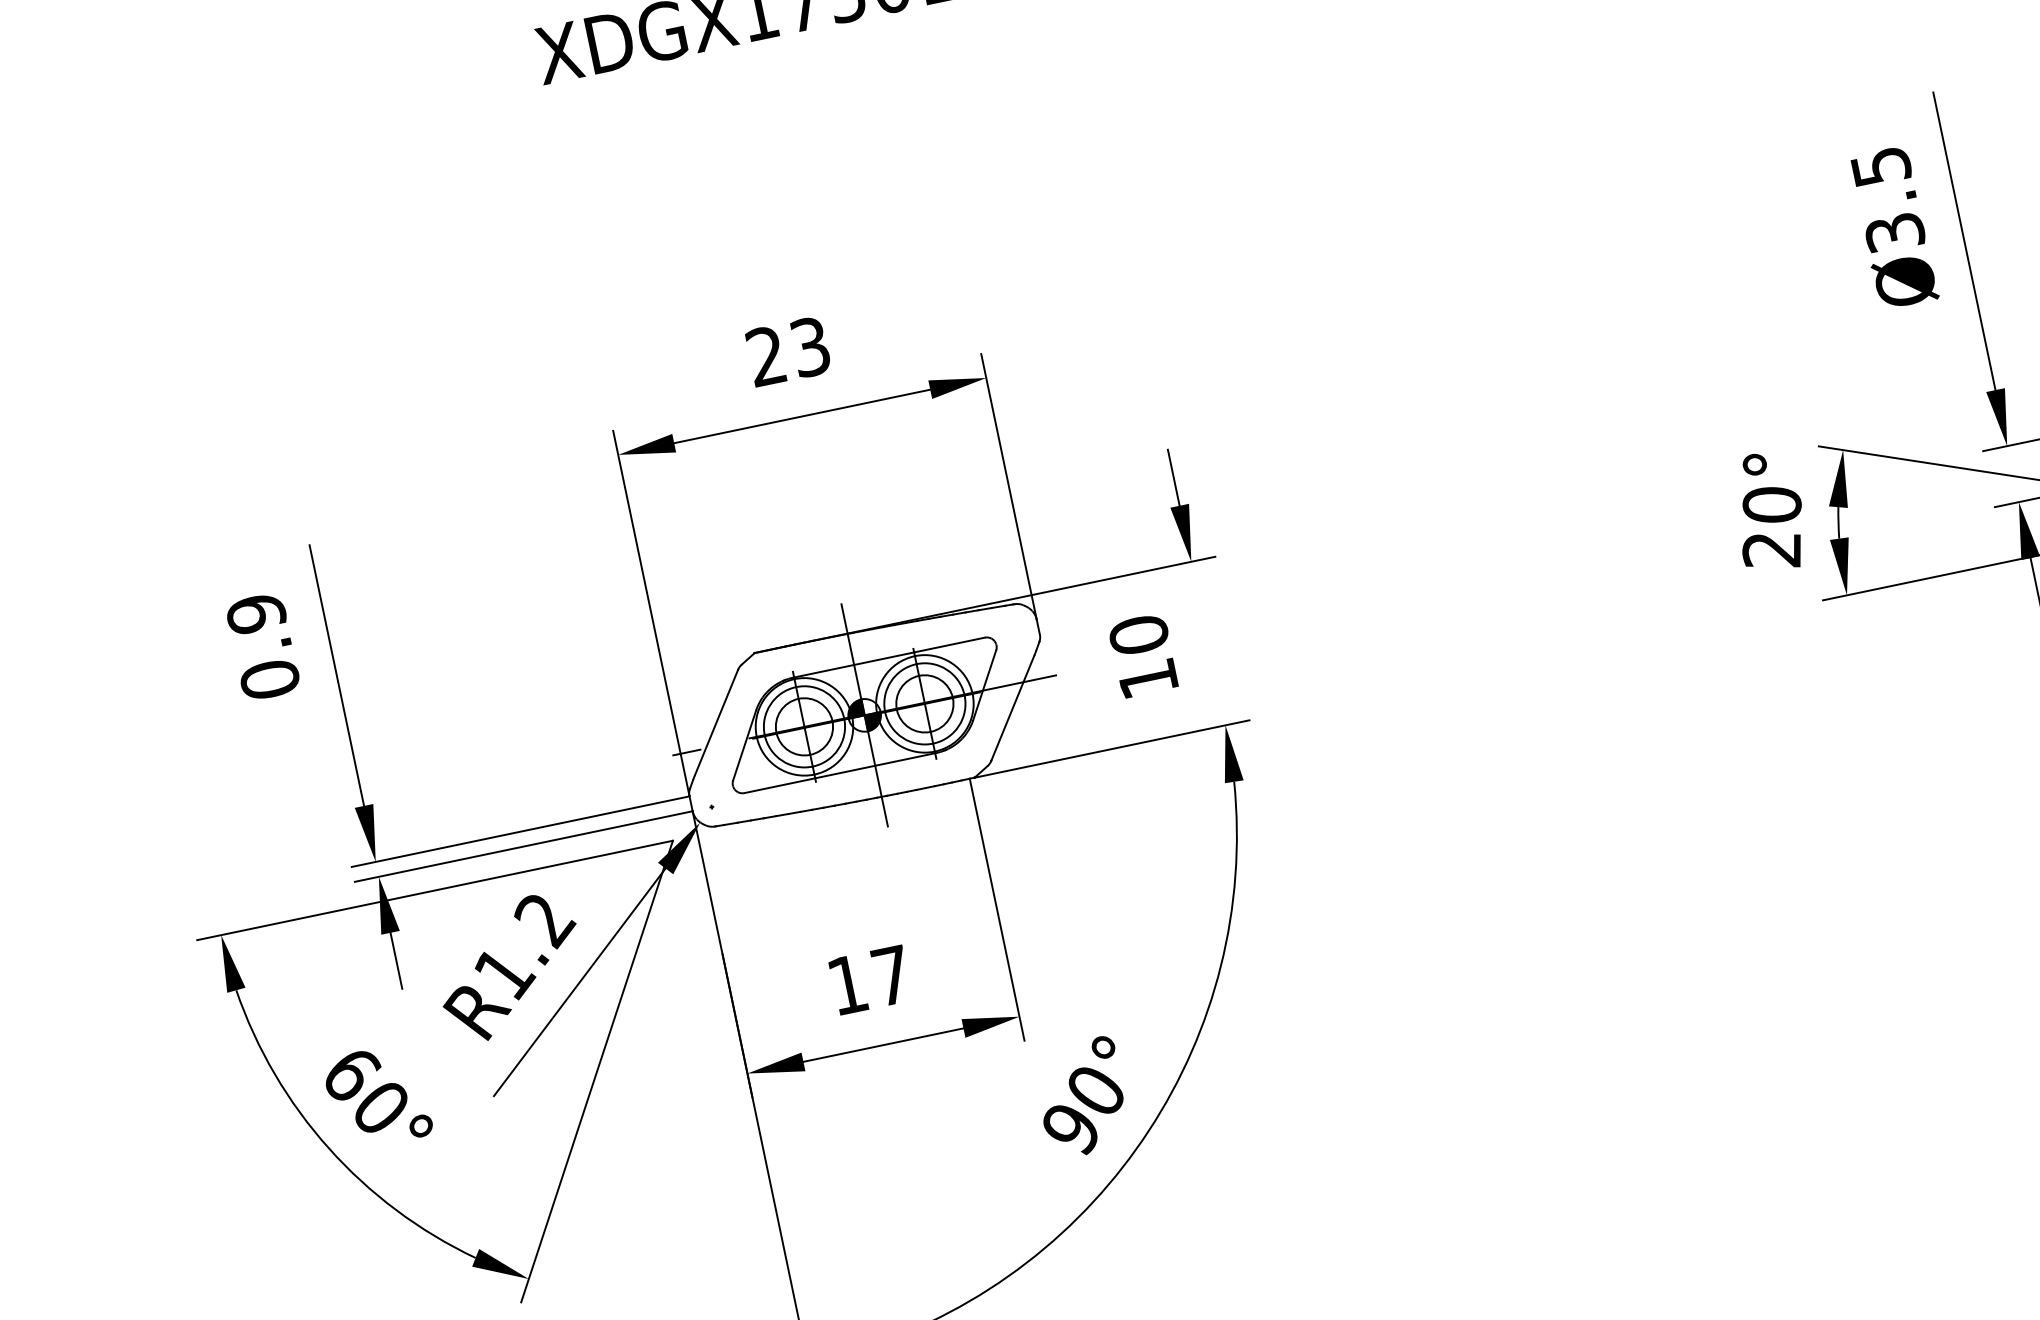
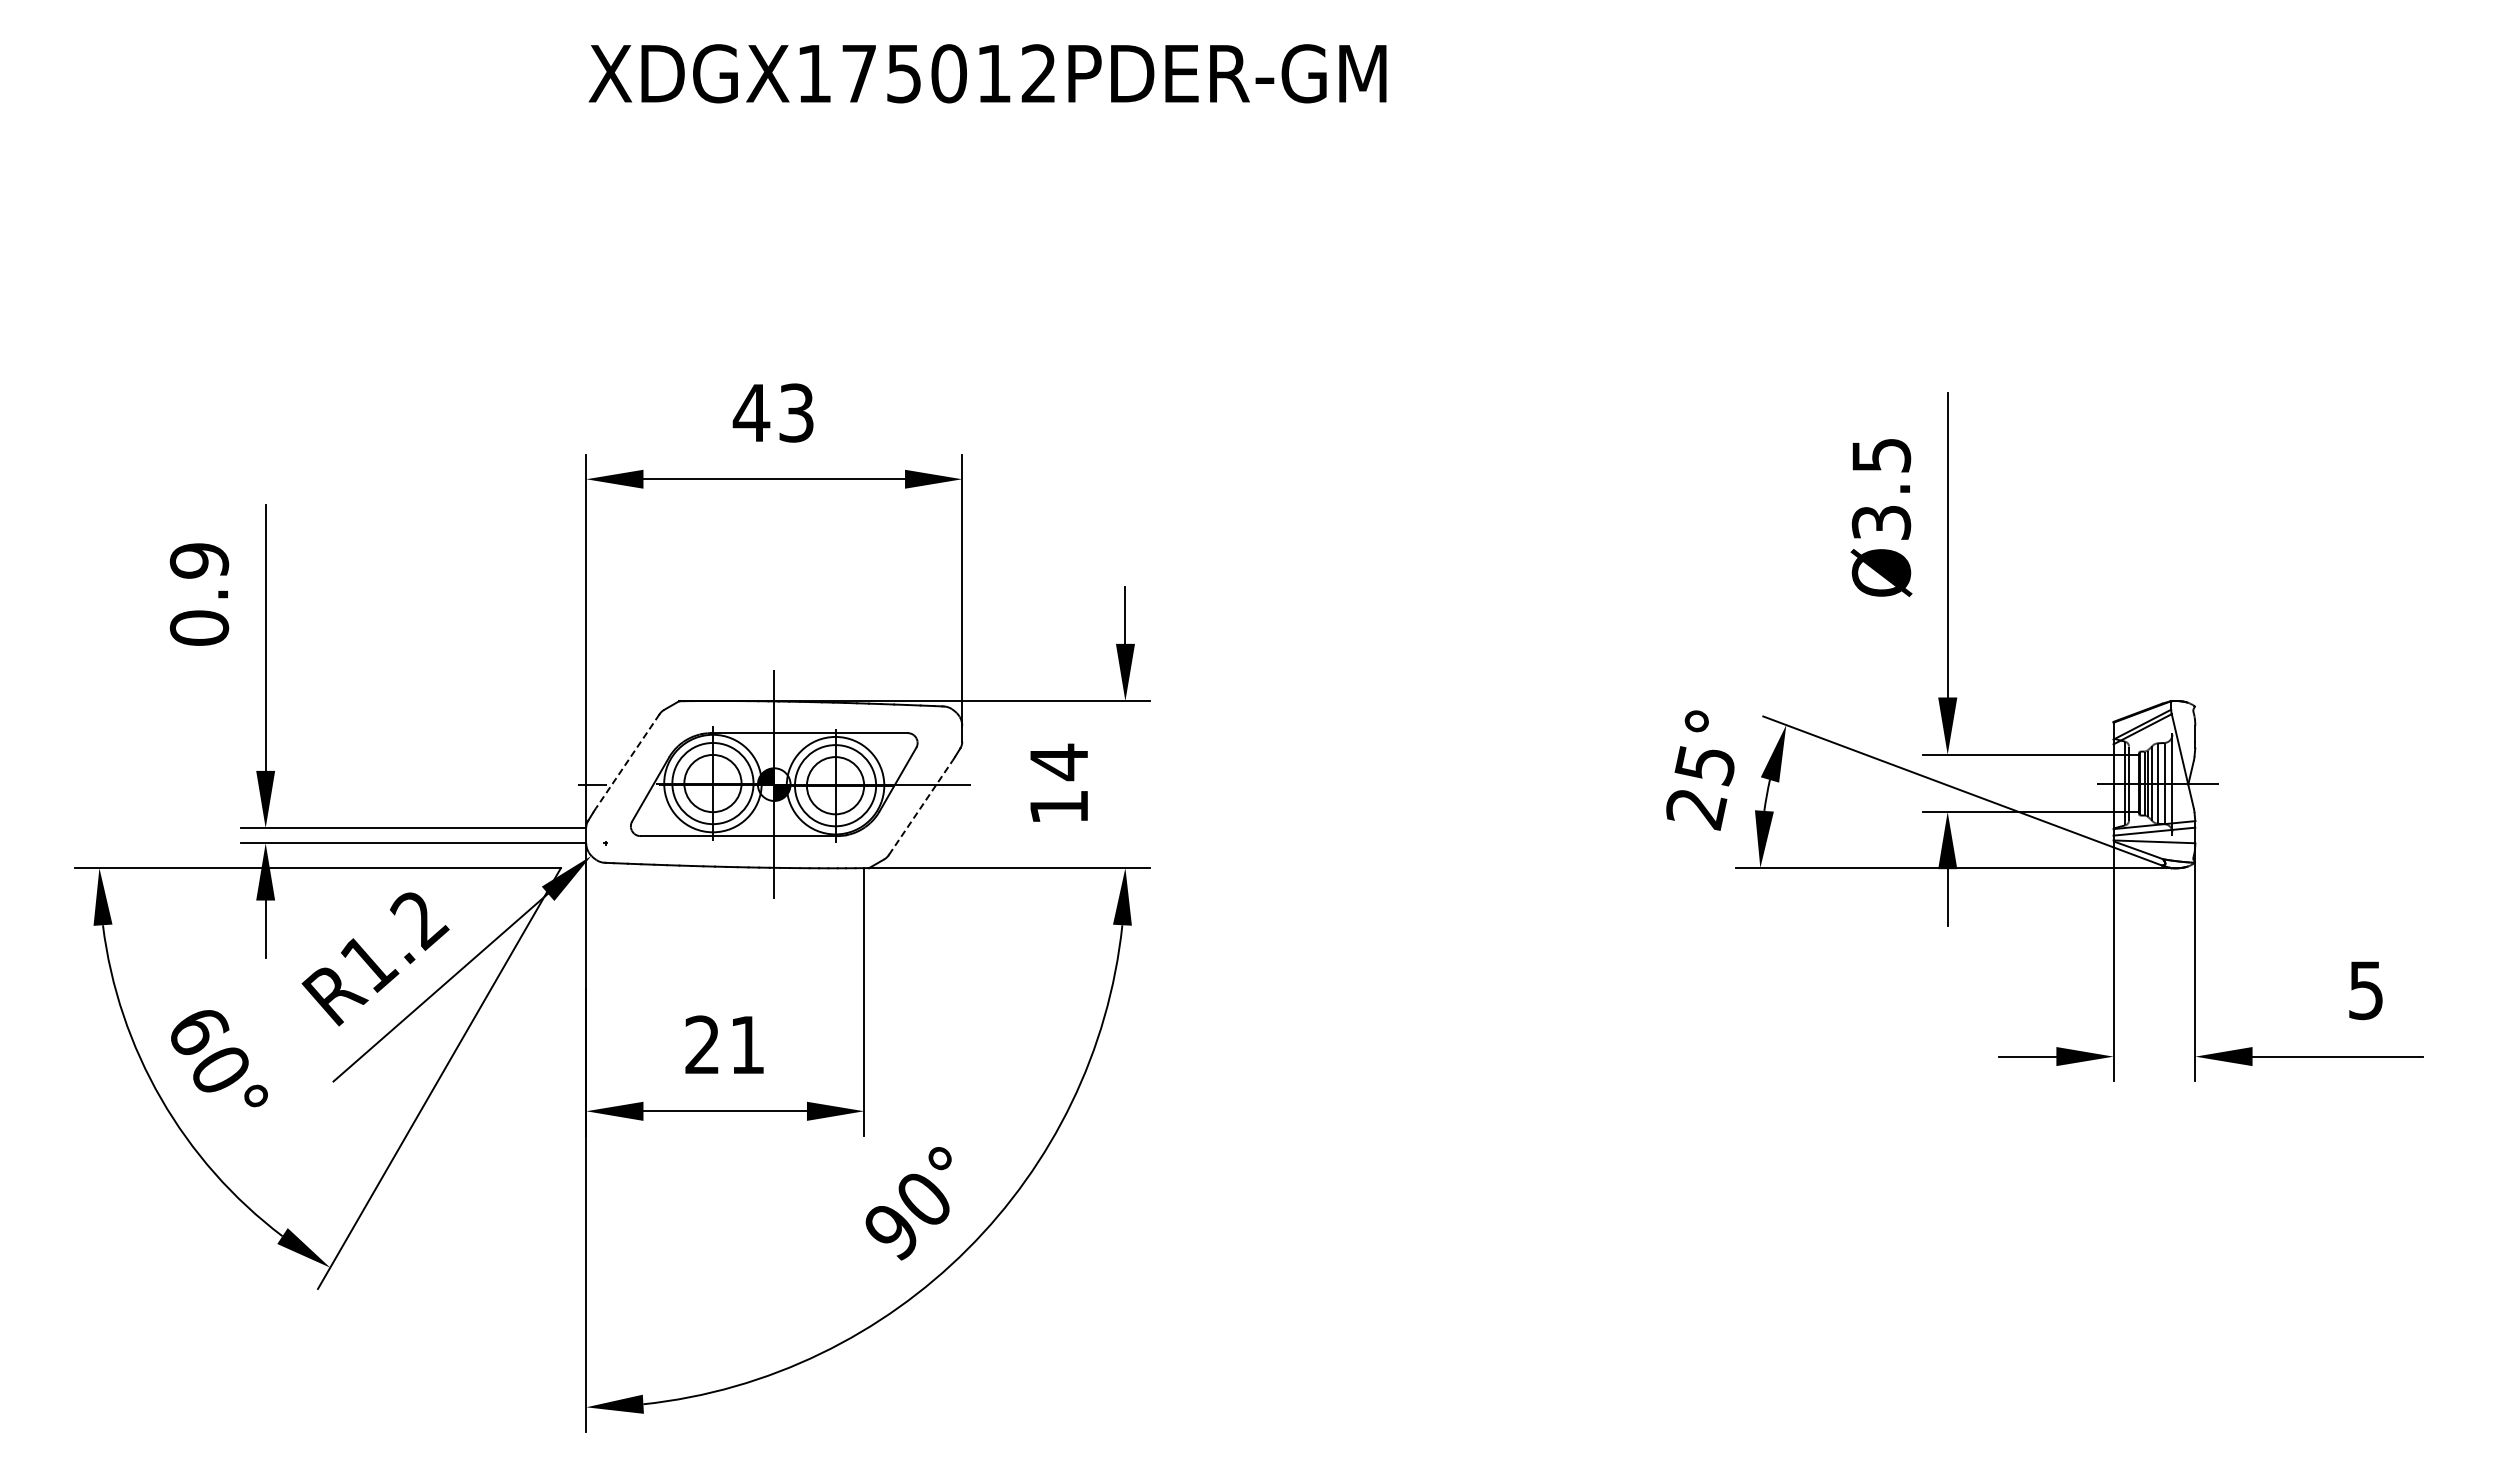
text: (766, 355) -> (751, 412), 23 -> 43
text: (1771, 506) -> (1704, 765), 20° -> 25°
text: (1138, 635) -> (1058, 762), 10 -> 14
line: (1012, 707) -> (920, 807), solid -> dashed
line: (716, 722) -> (627, 761), solid -> dashed
text: (869, 979) -> (724, 1044), 17 -> 21

